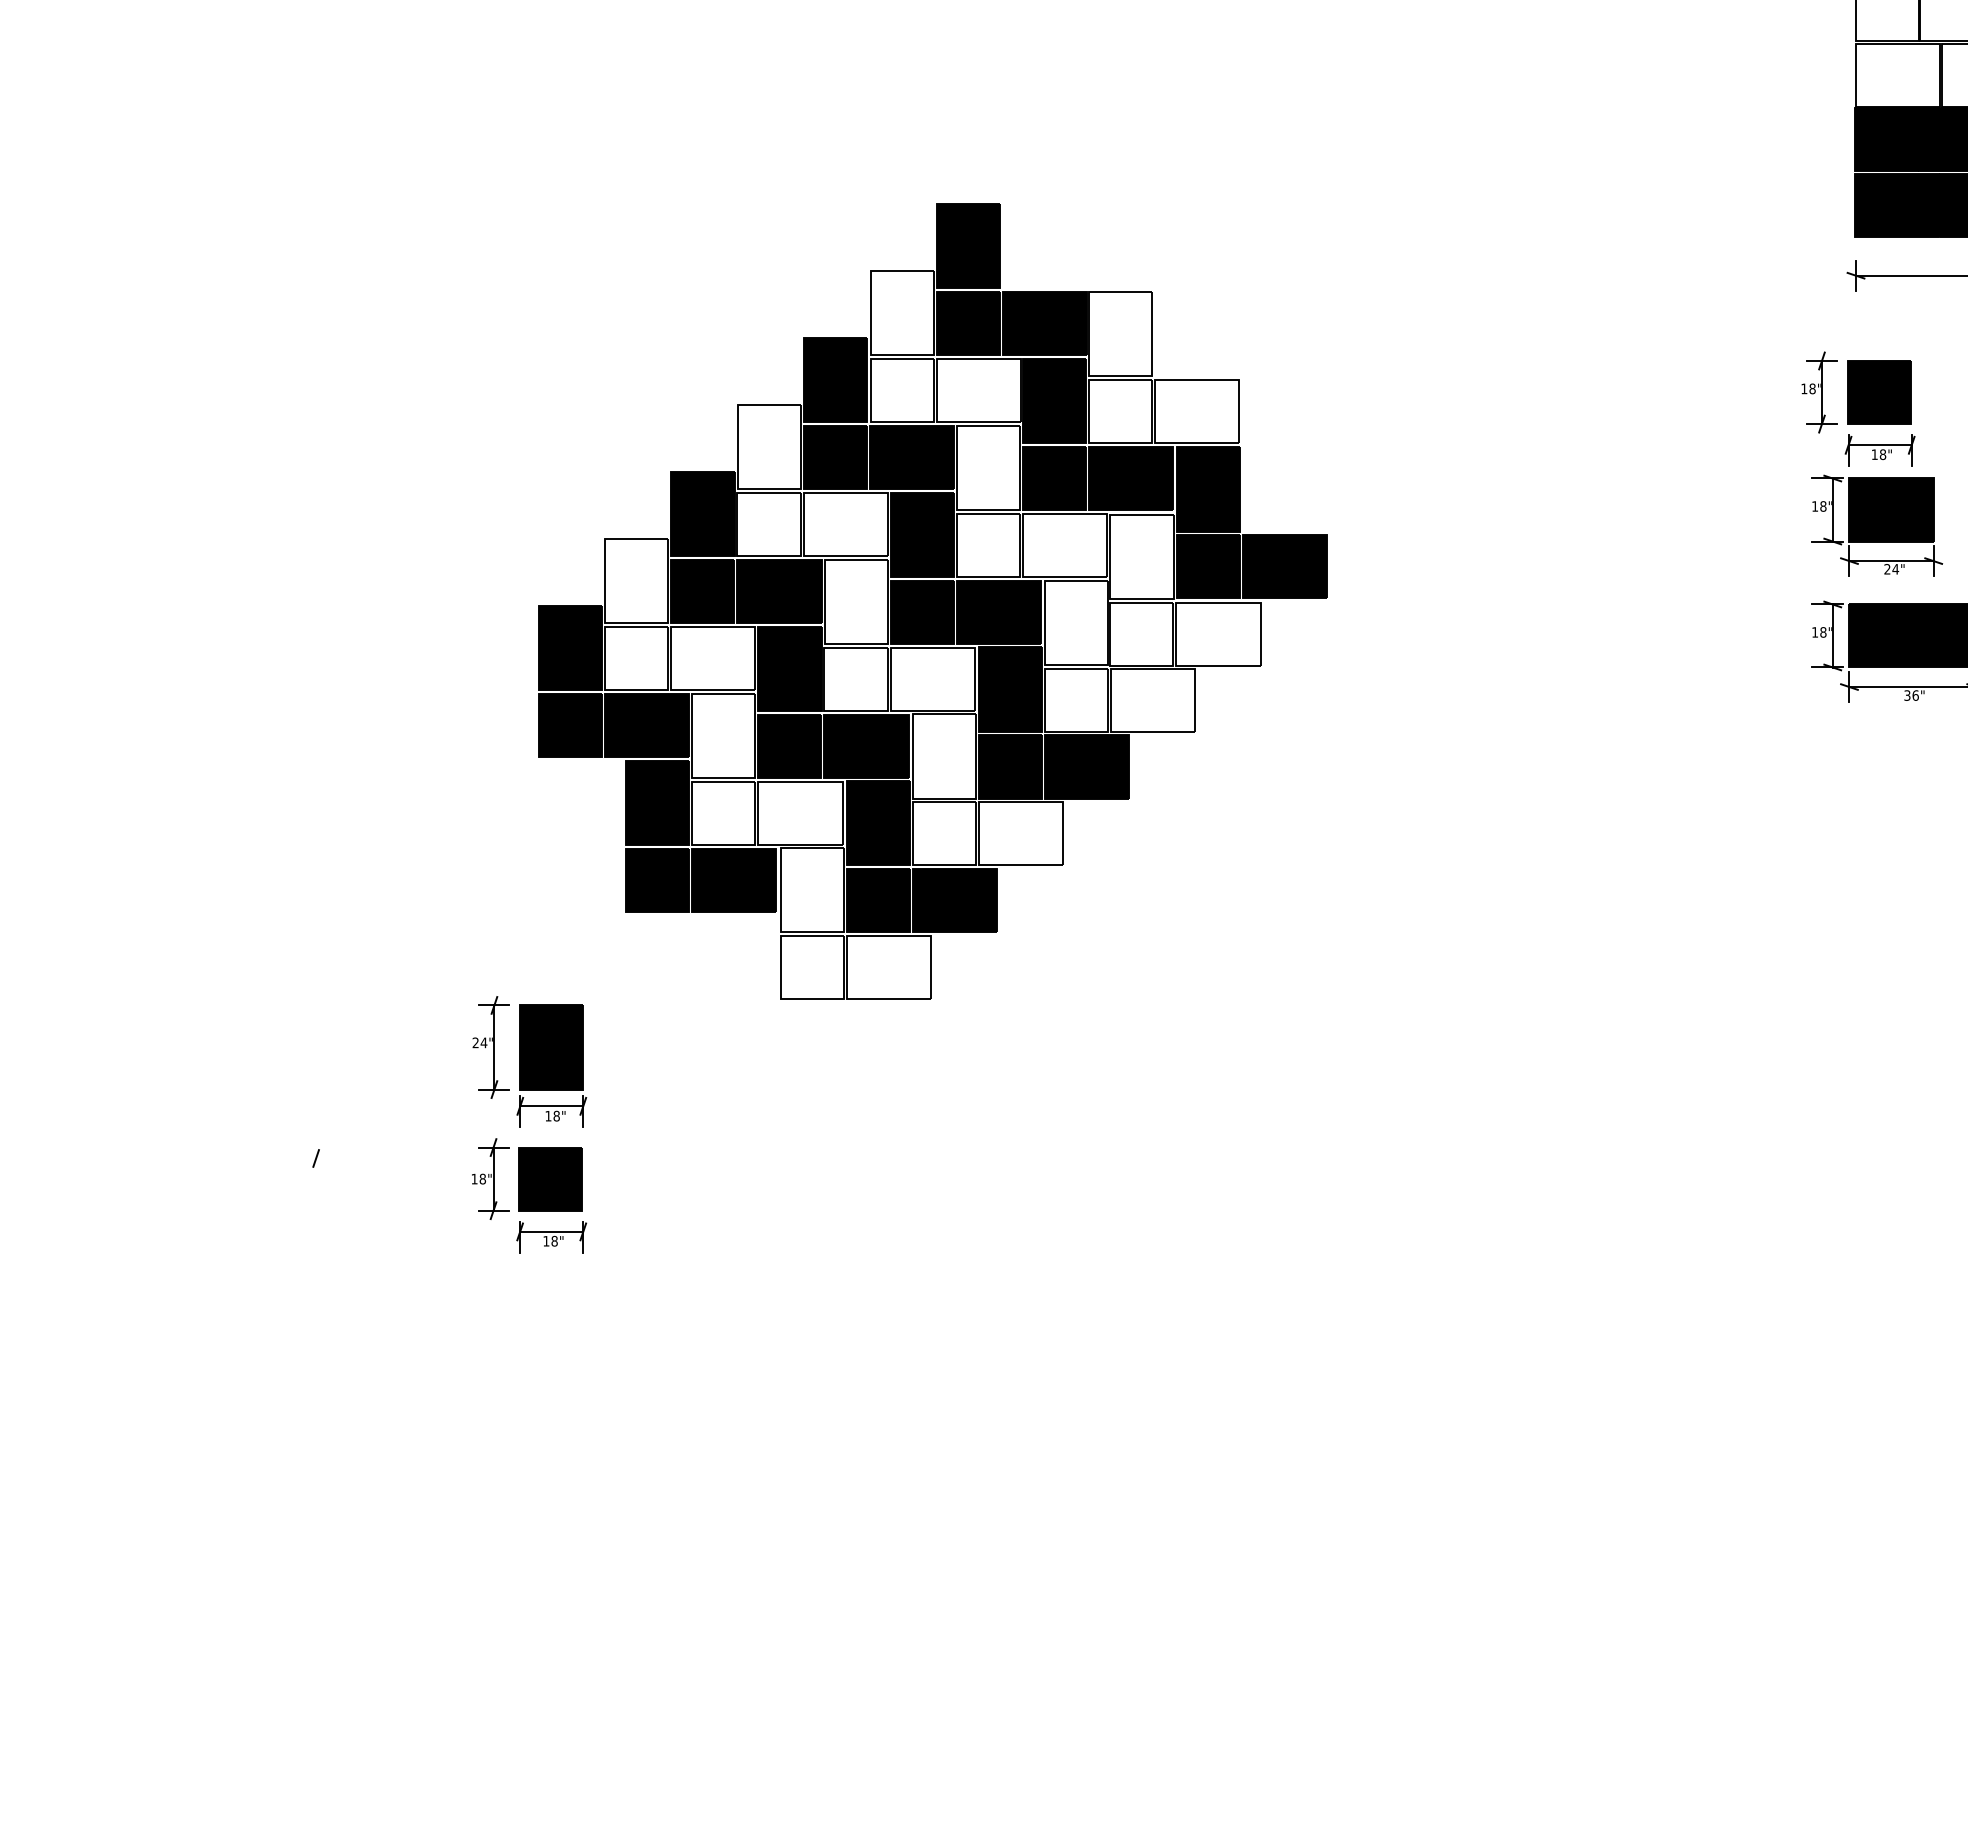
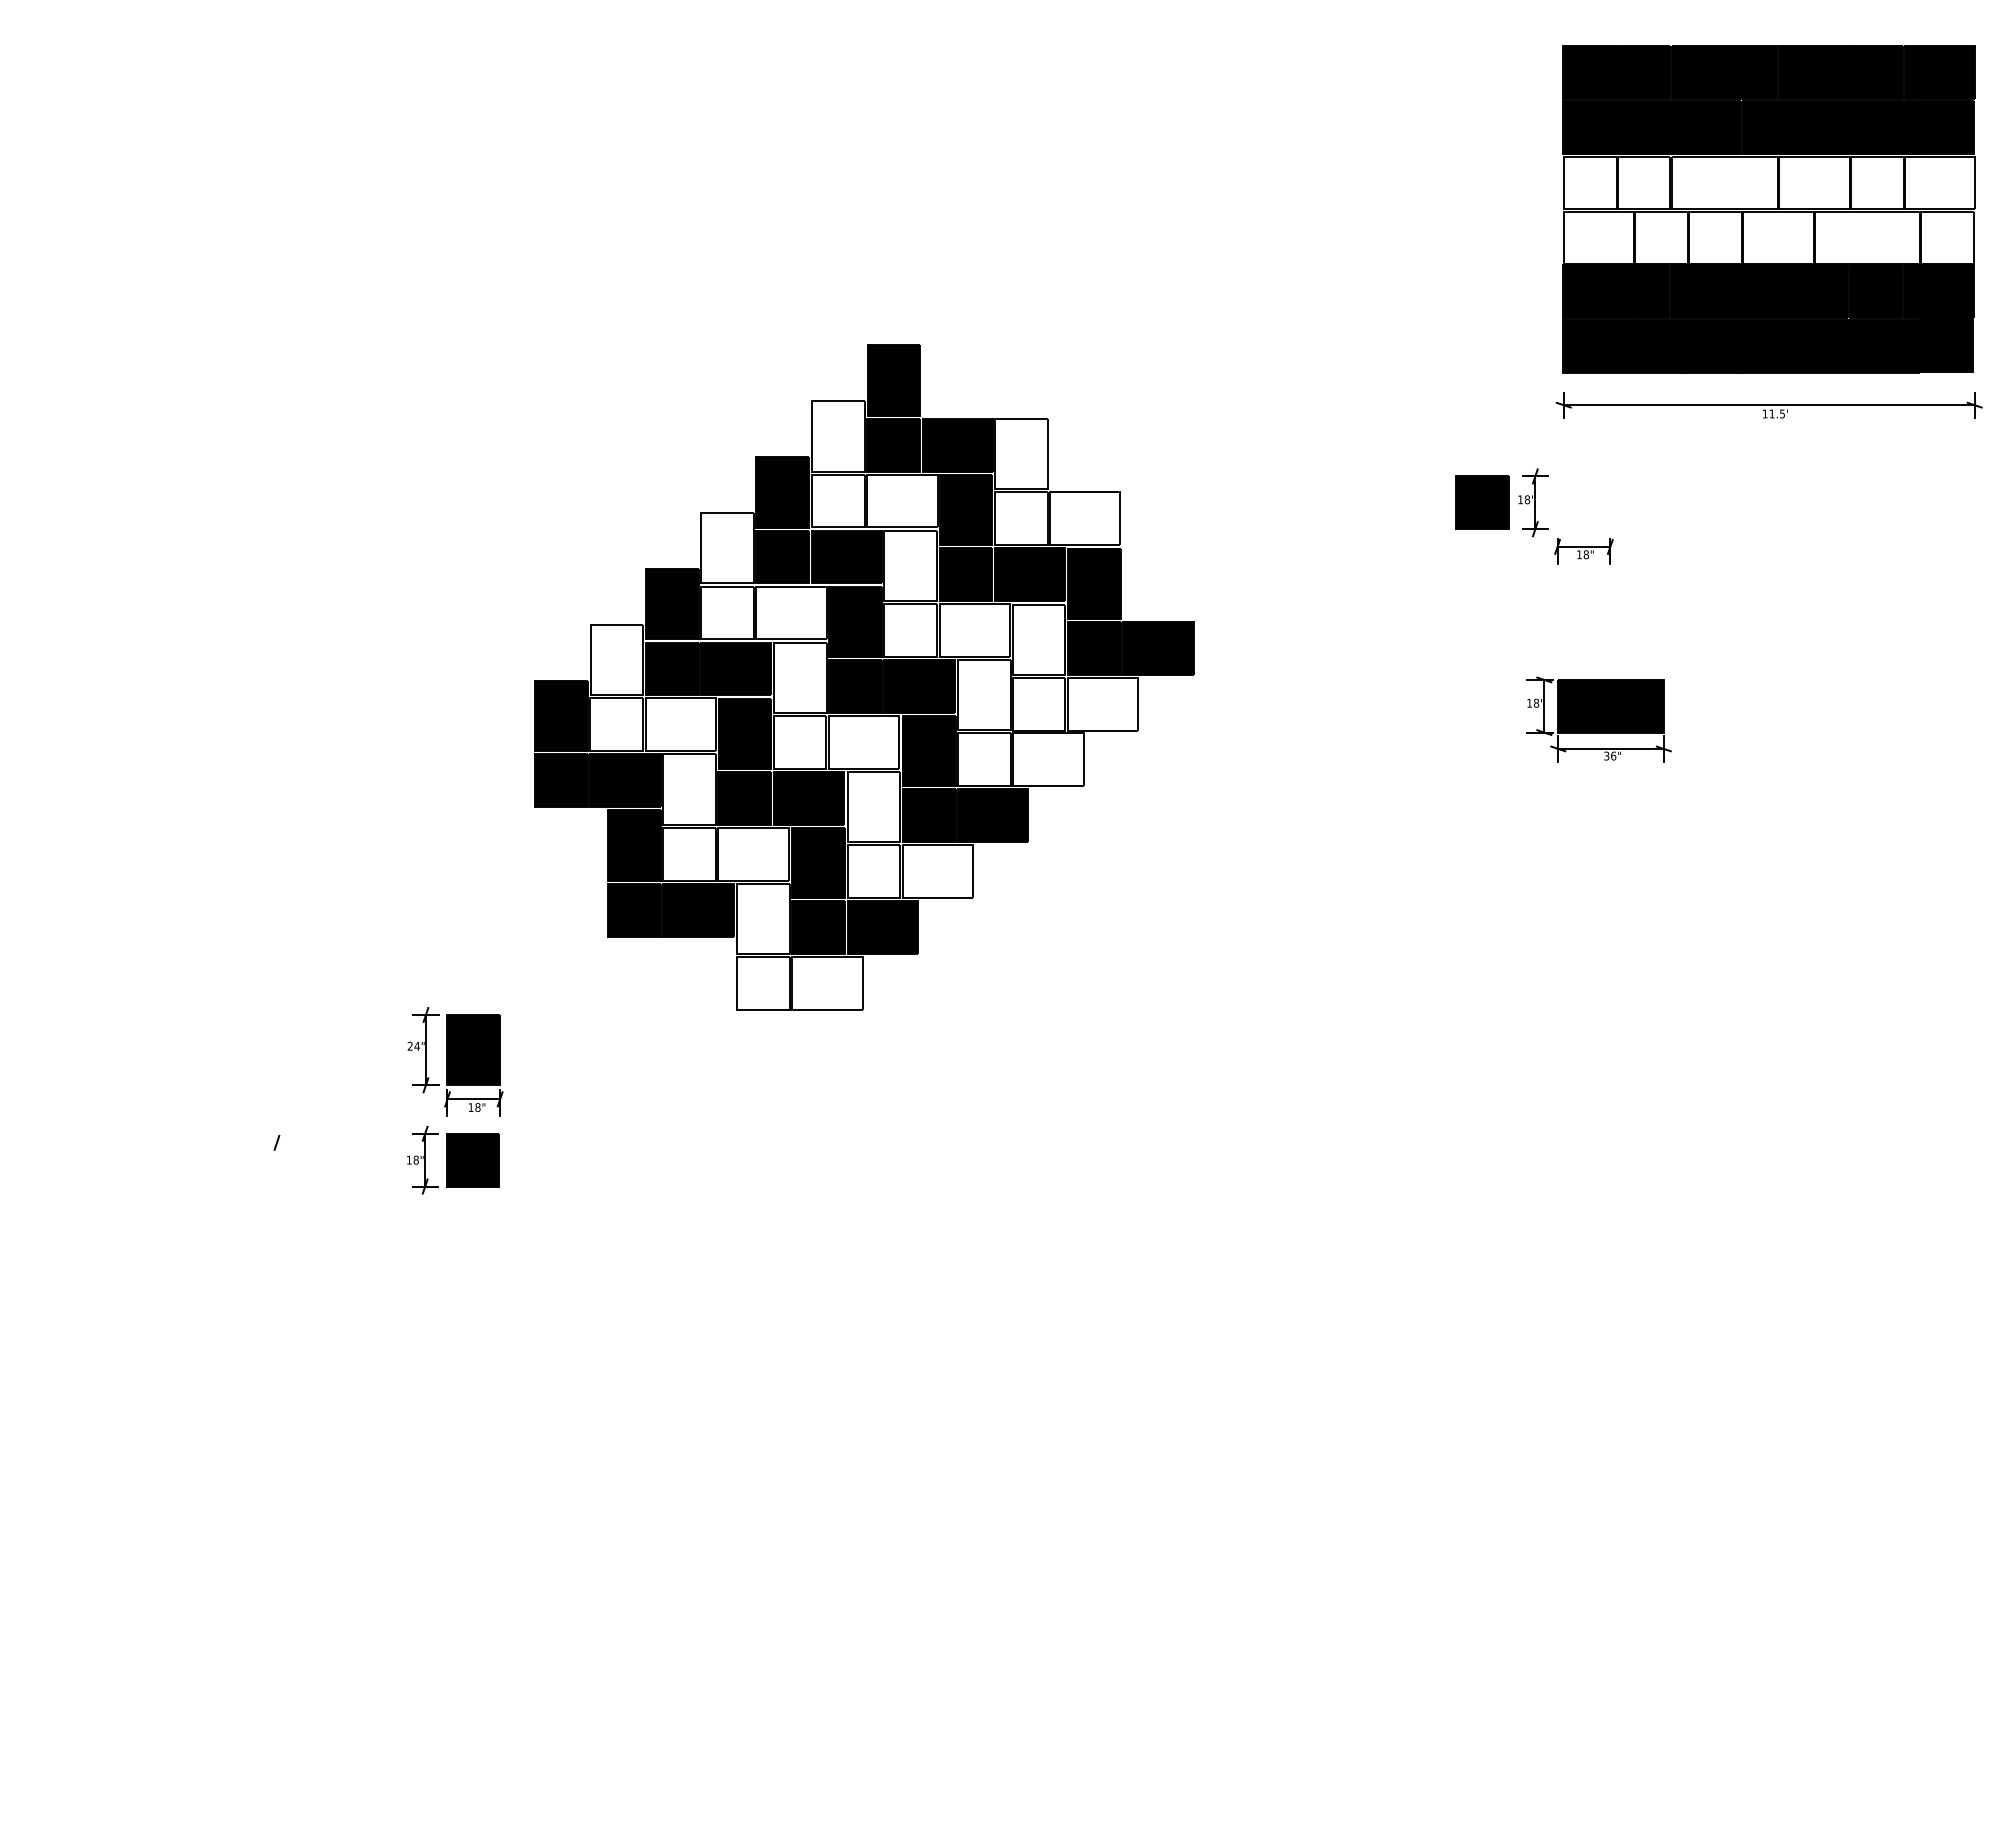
part: (1879, 392) -> (1482, 502), moved
part: (1877, 524) -> (1581, 613), removed
part: (933, 601) -> (864, 677), moved
part: (551, 1236) -> (473, 1208), removed

